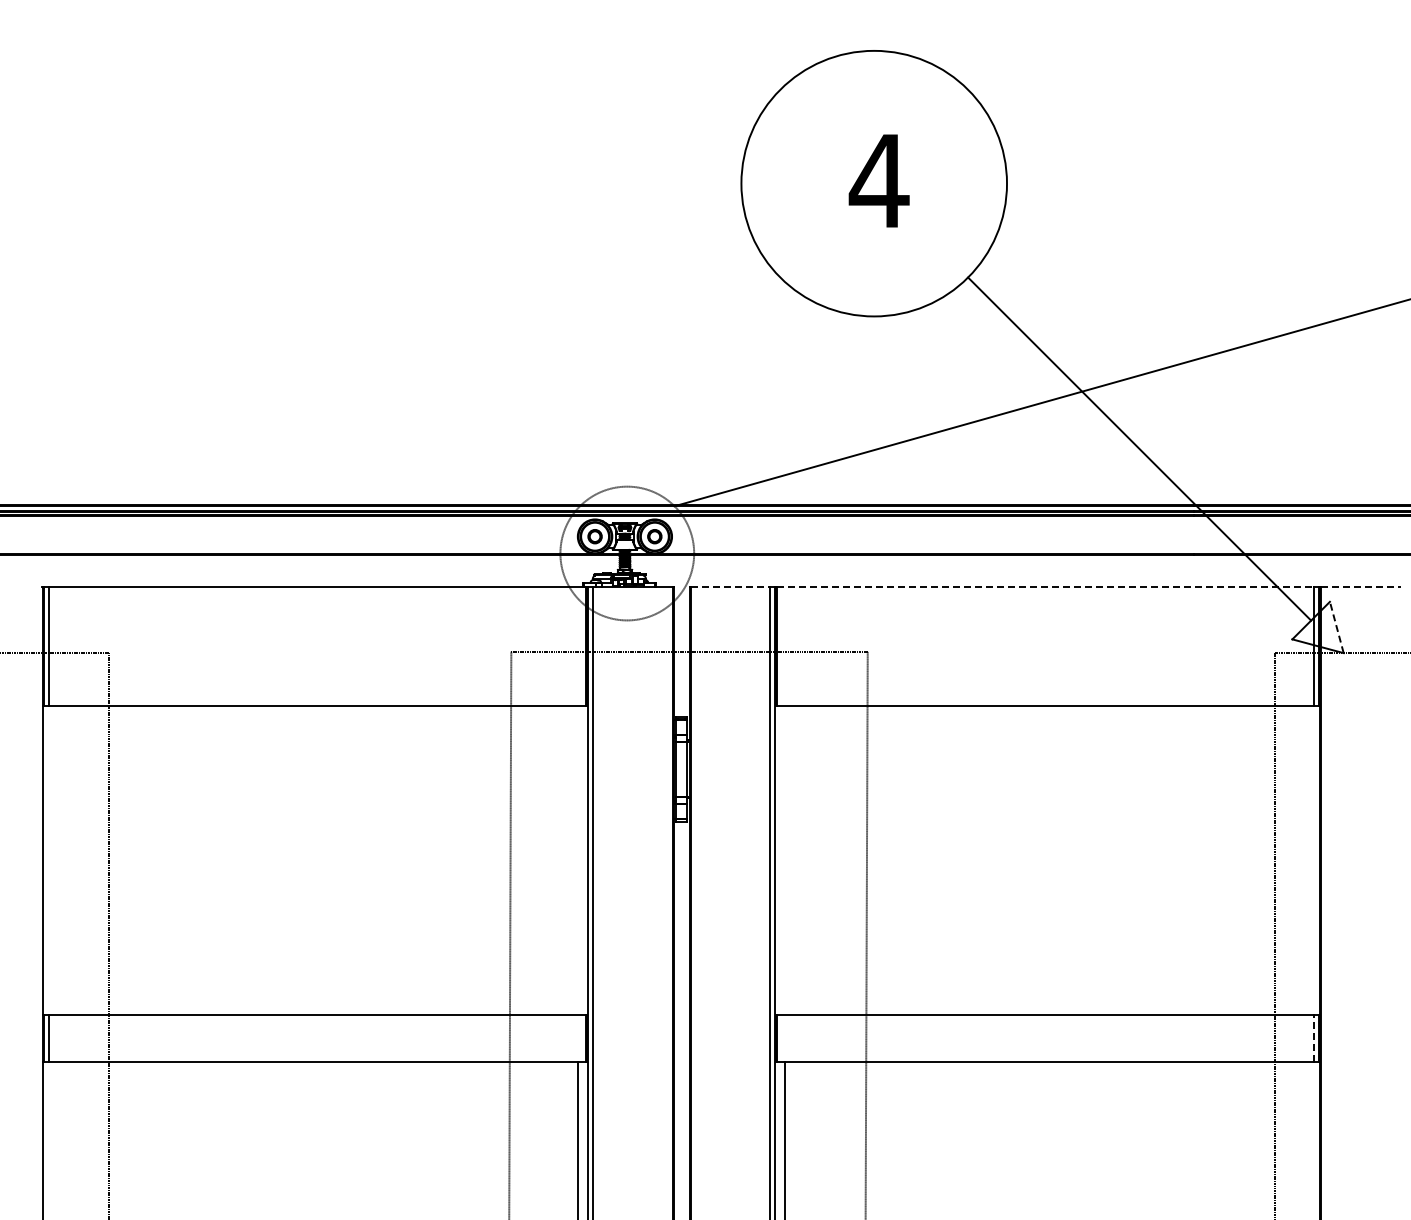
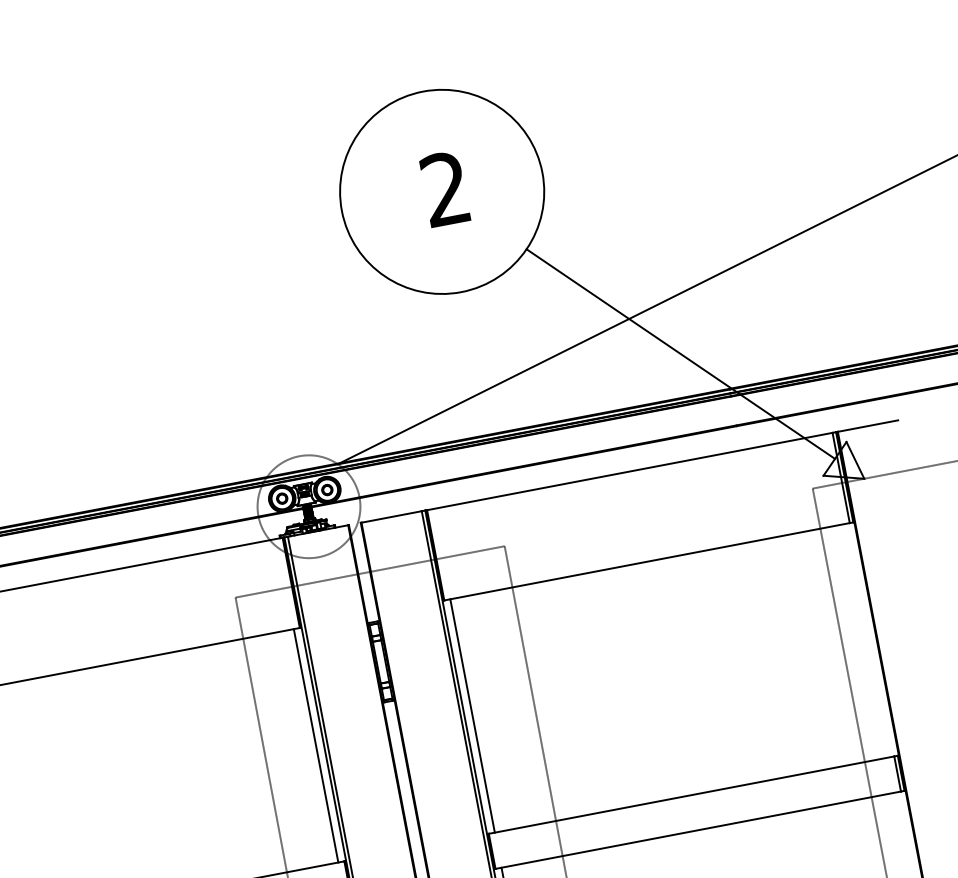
text: (878, 179) -> (444, 188), 4 -> 2
line: (730, 586) -> (391, 516), dashed -> solid
line: (1046, 586) -> (630, 471), dashed -> solid
line: (1361, 586) -> (868, 425), dashed -> solid
line: (1336, 627) -> (855, 460), dashed -> solid
line: (578, 860) -> (316, 745), added
line: (785, 860) -> (472, 715), added
line: (1314, 1038) -> (897, 773), dashed -> solid

